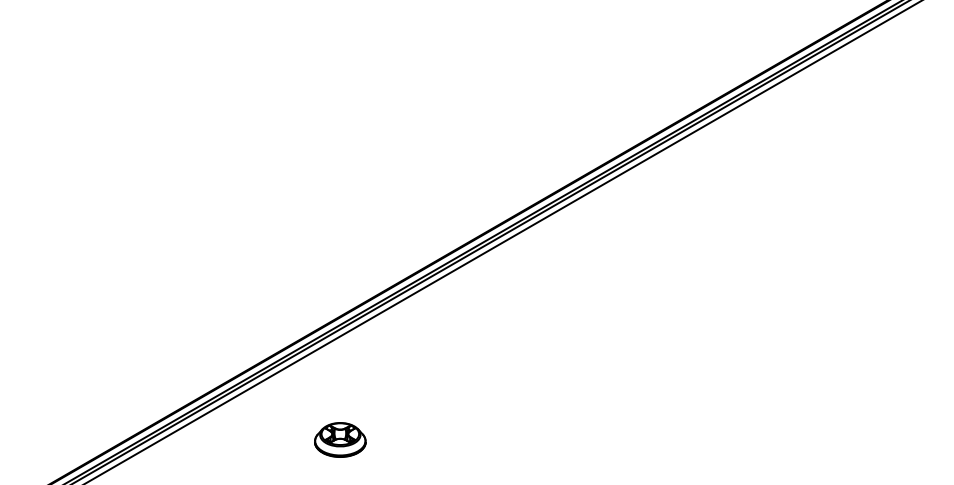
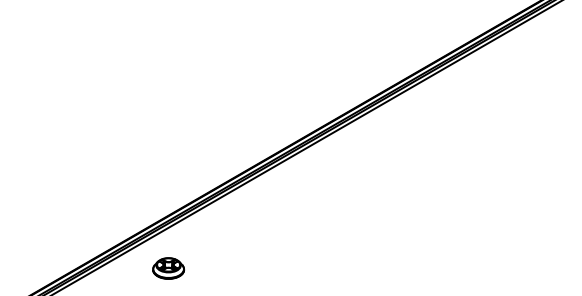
part: (340, 439) -> (168, 268), moved

